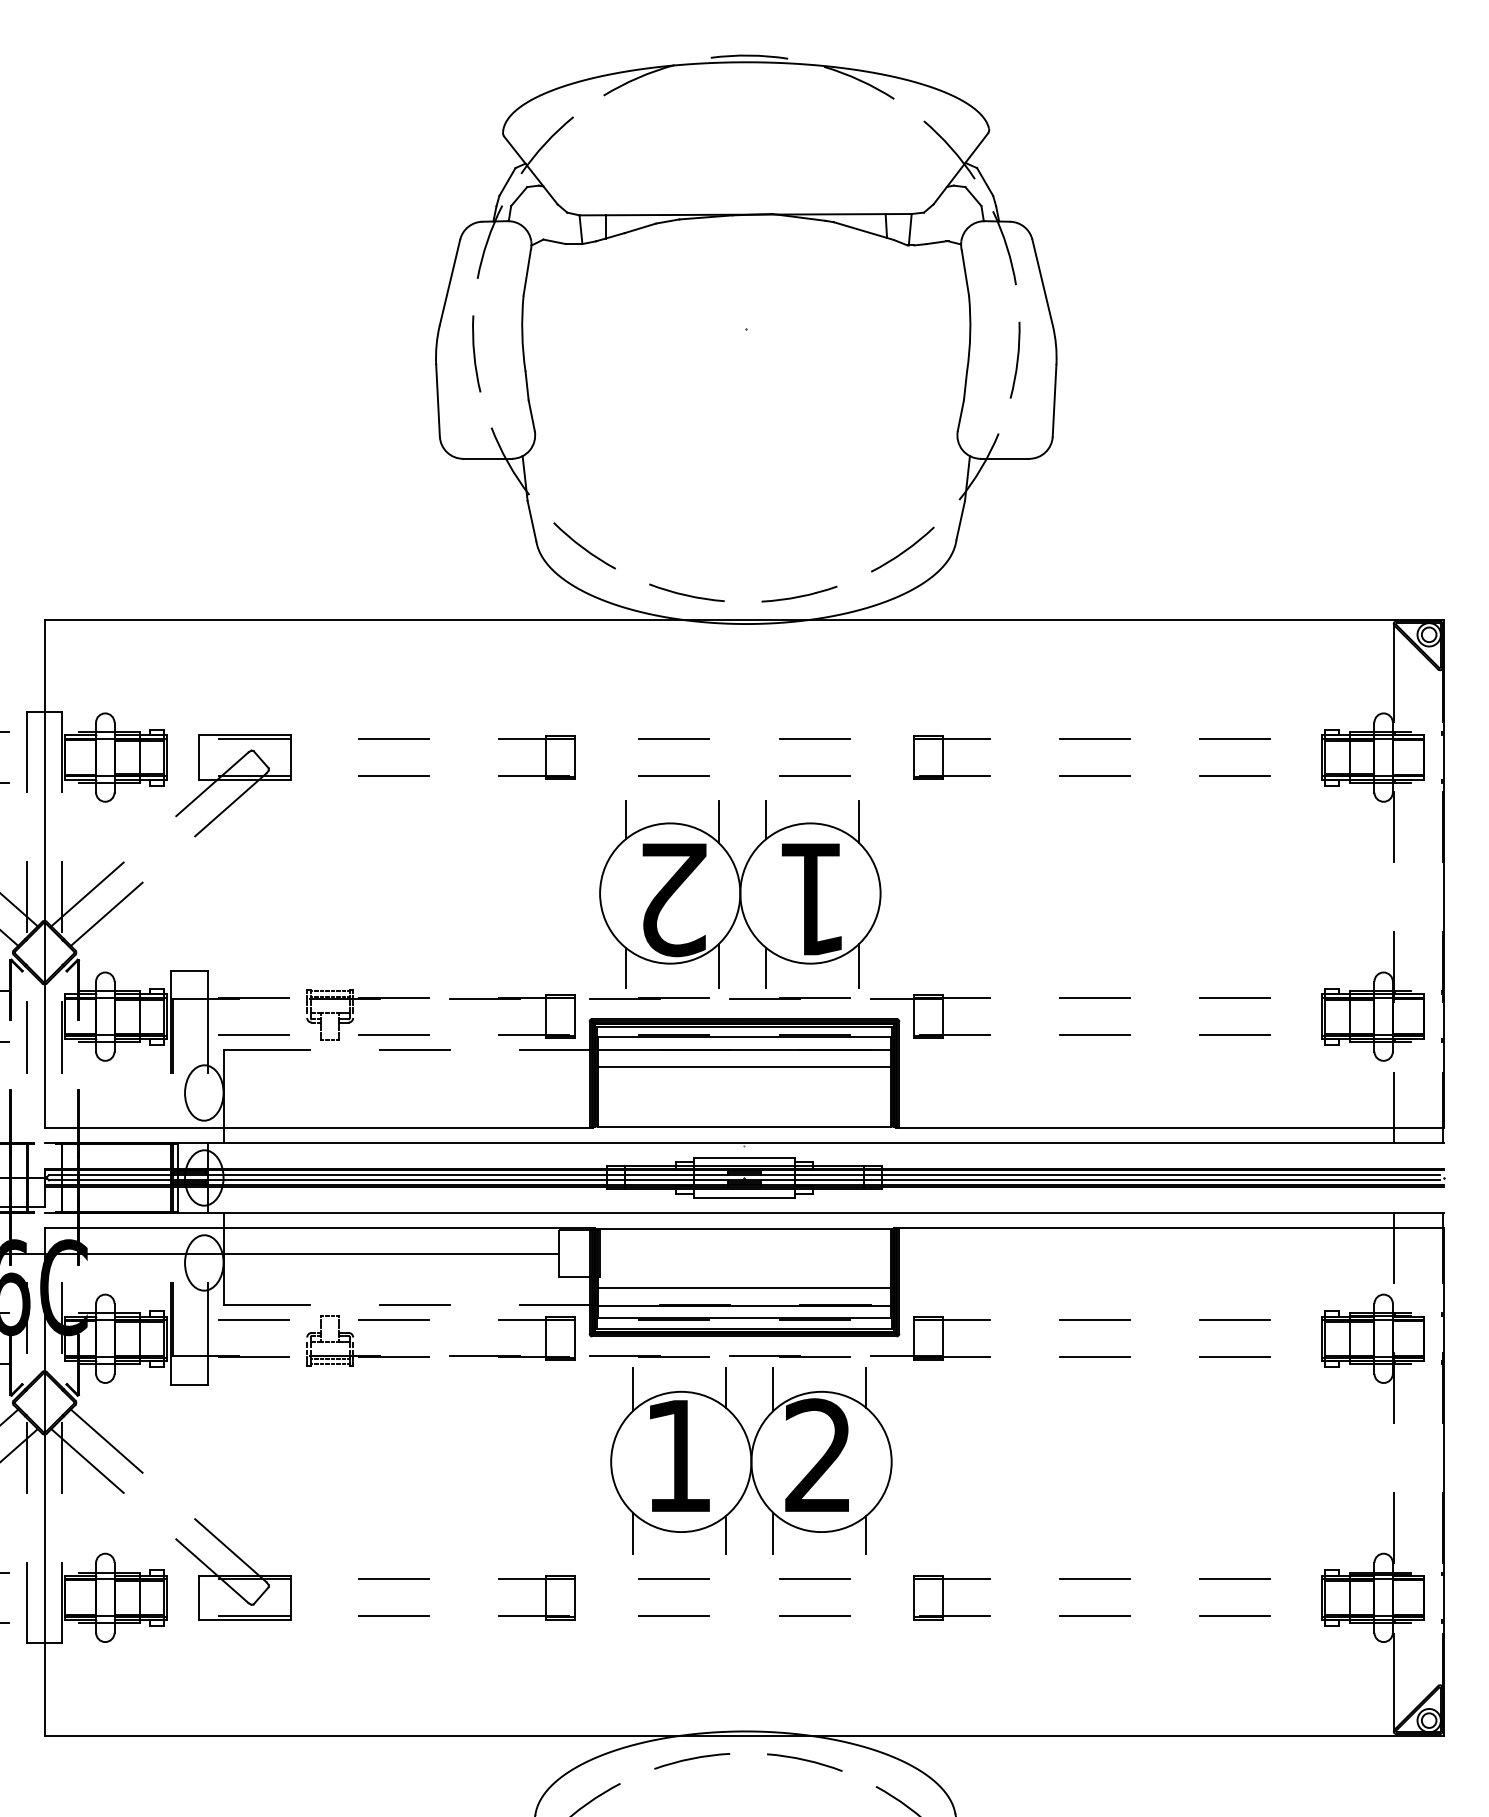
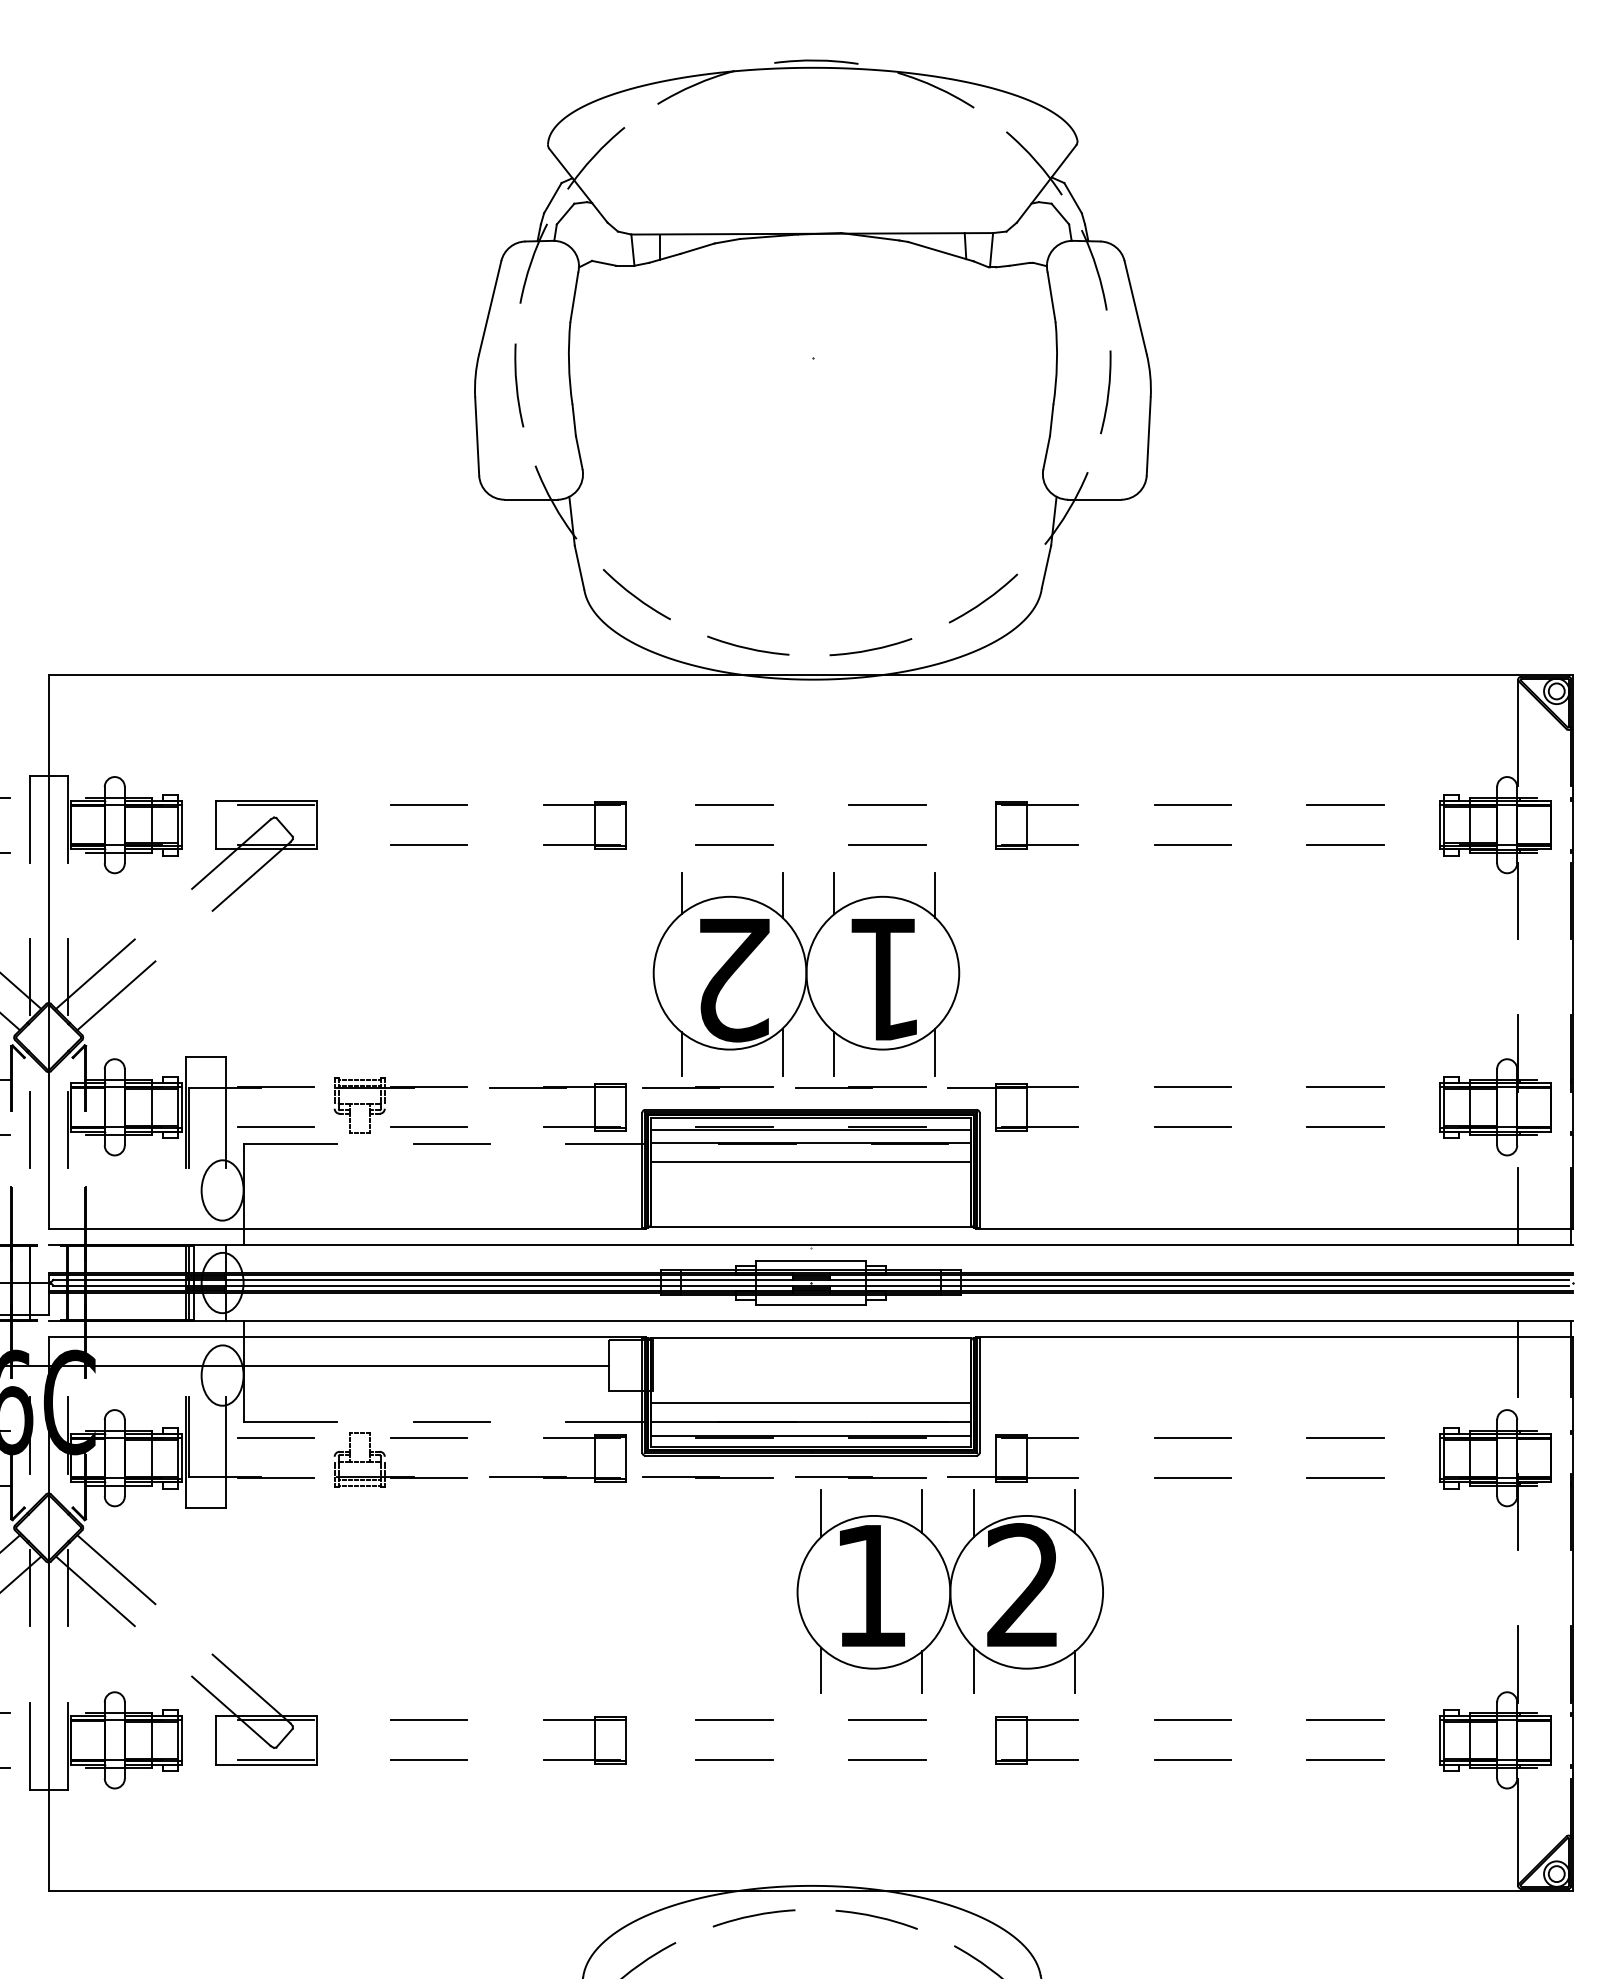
part: (751, 1460) -> (950, 1590), moved

